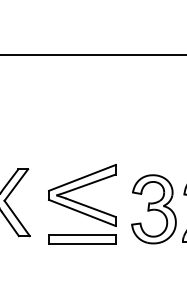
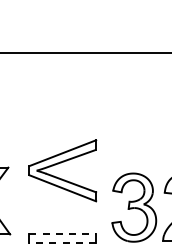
part: (80, 188) -> (60, 163), moved
line: (82, 235) -> (62, 233), solid -> dashed
line: (81, 244) -> (61, 242), solid -> dashed

